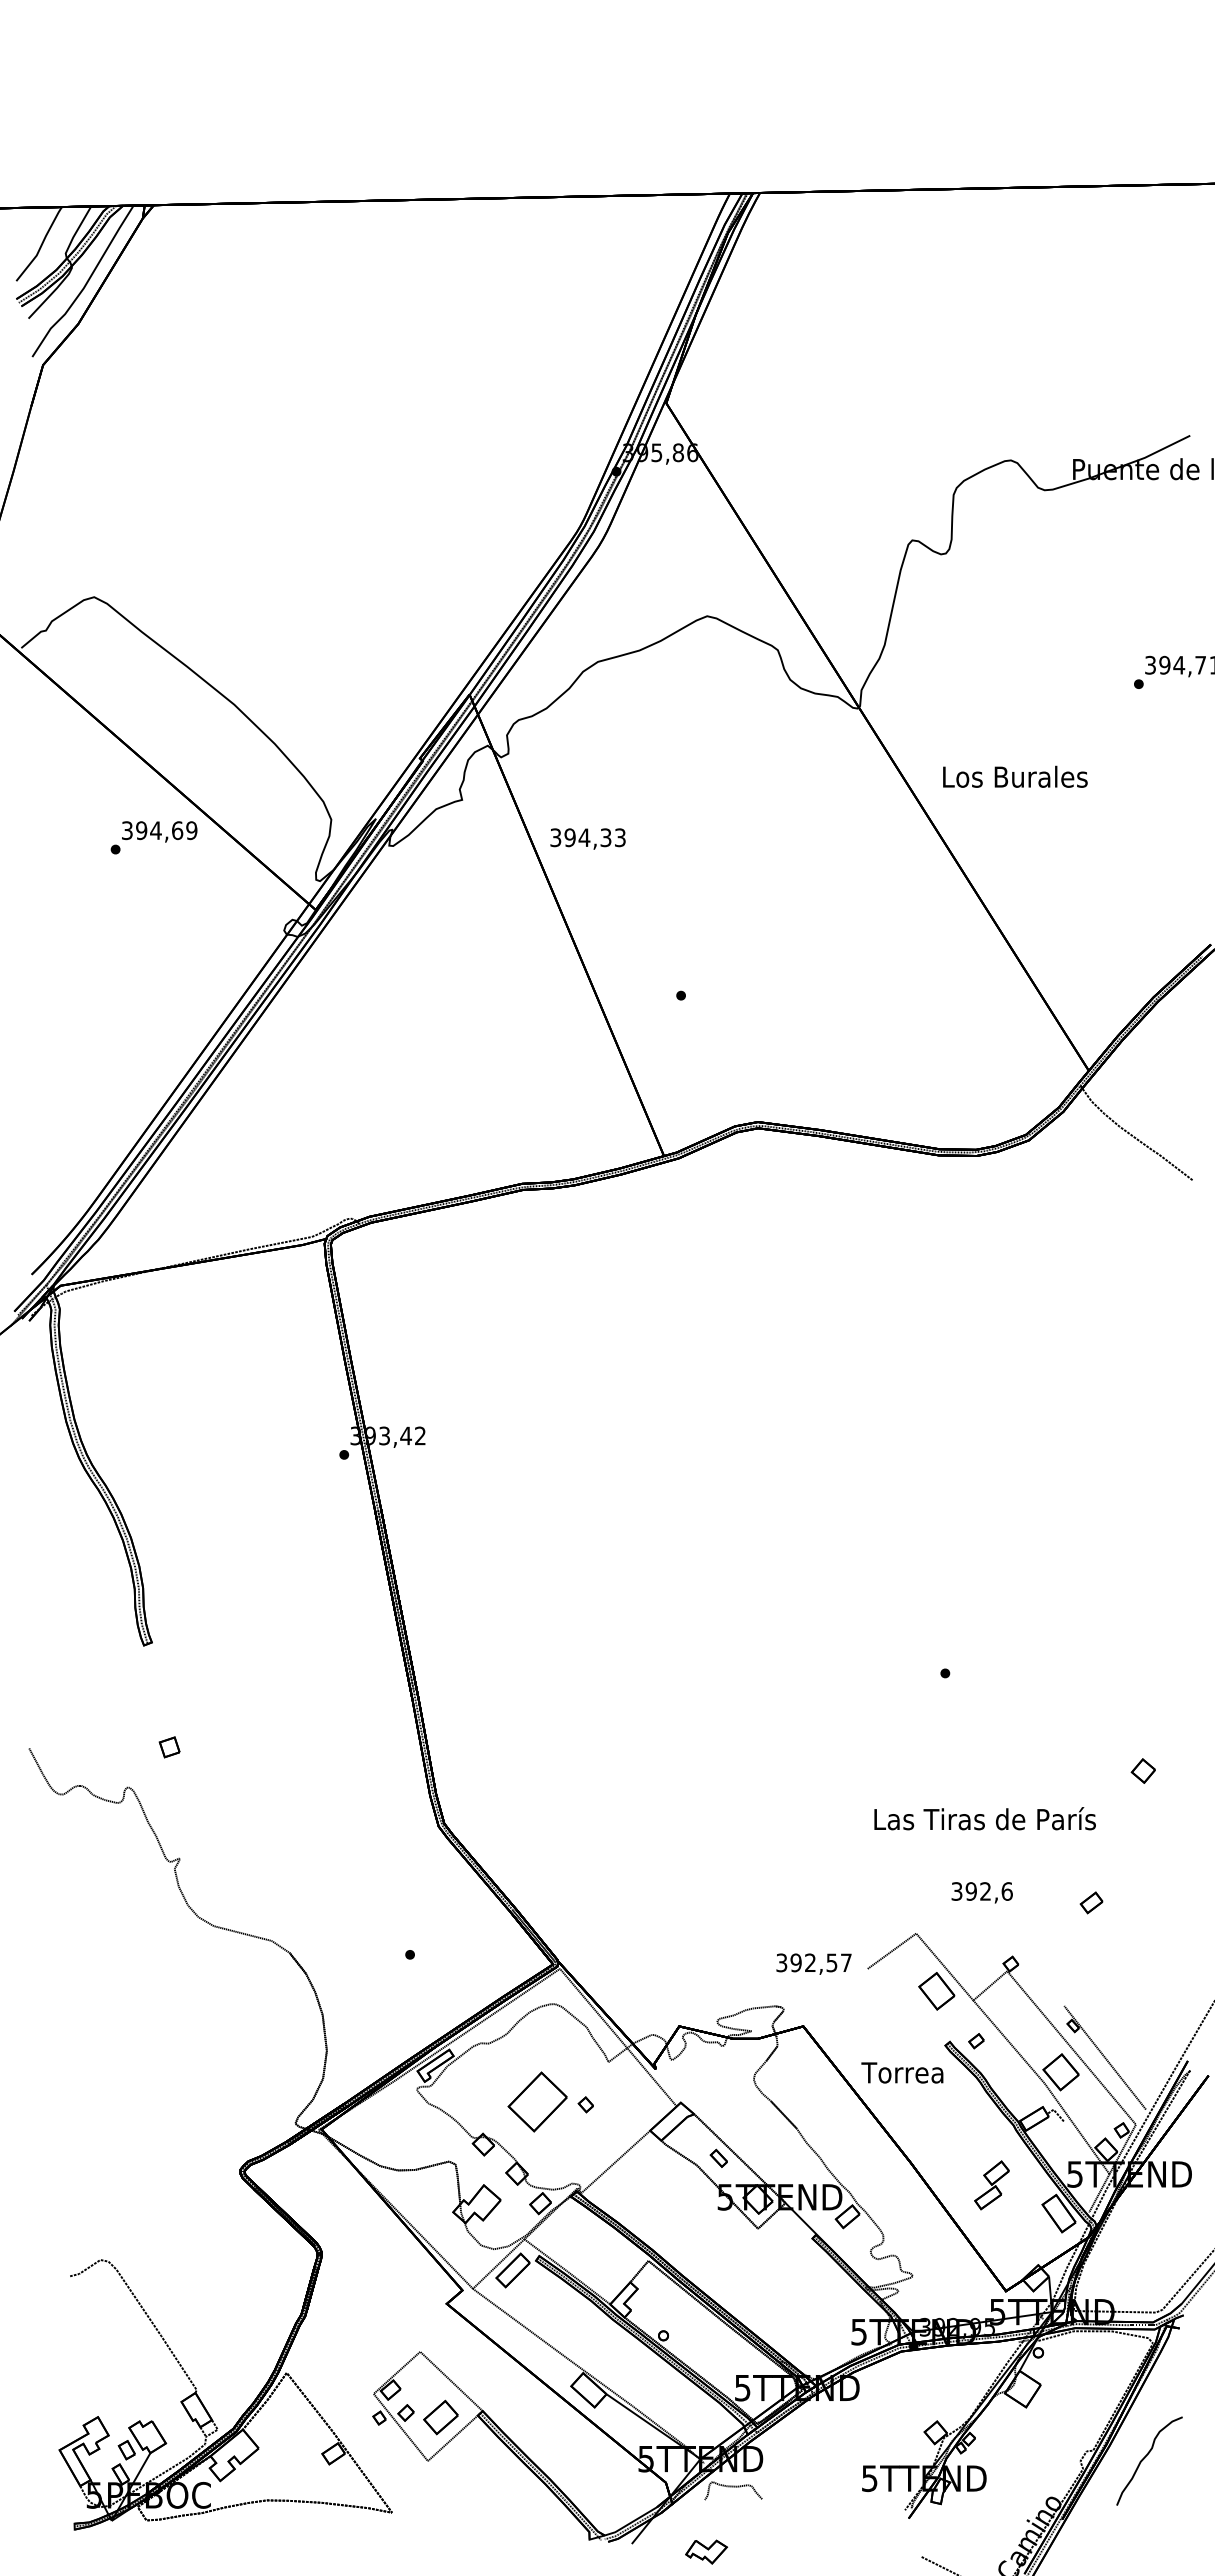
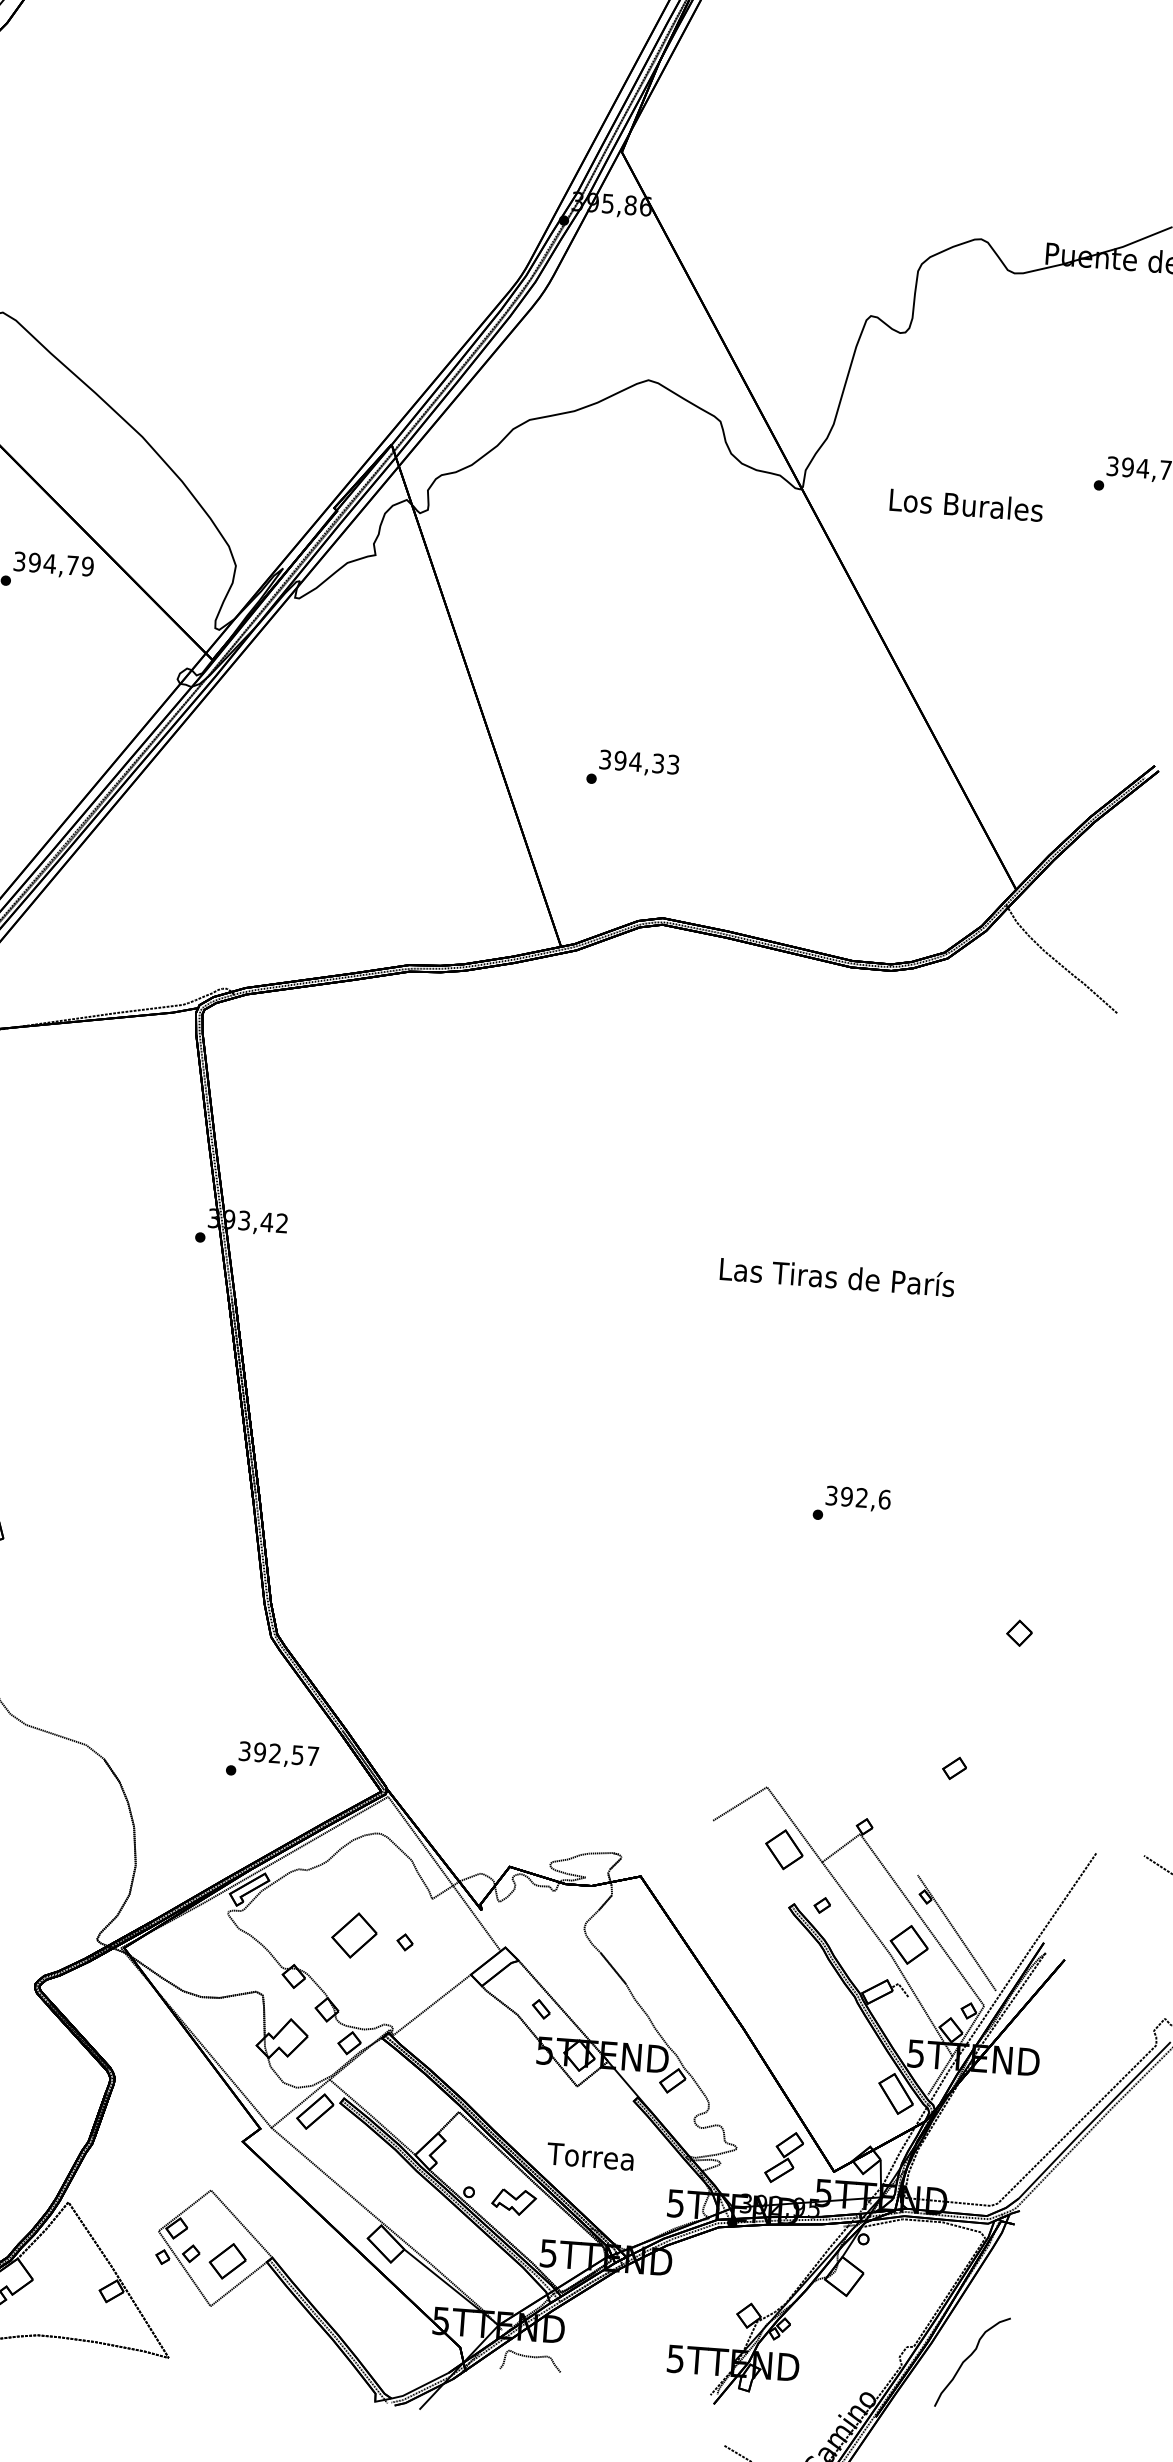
text: (1015, 776) -> (966, 504), moved
text: (177, 830) -> (72, 565), 394,69 -> 394,79
text: (587, 838) -> (638, 762), moved
text: (984, 1818) -> (836, 1276), moved
text: (981, 1892) -> (857, 1498), moved
text: (813, 1963) -> (278, 1754), moved
text: (902, 2072) -> (590, 2156), moved
part: (537, 2101) -> (354, 1935), size x0.71
part: (991, 2185) -> (783, 2157), moved
part: (706, 2551) -> (514, 2201), moved

